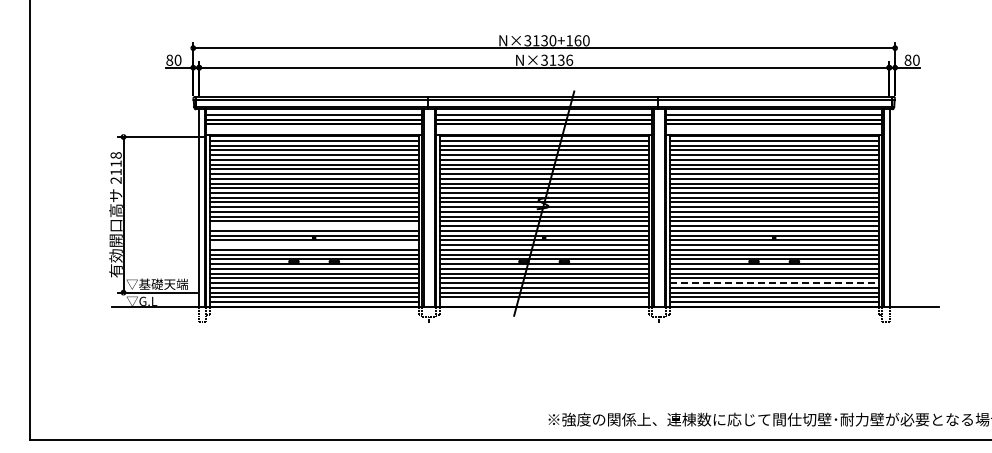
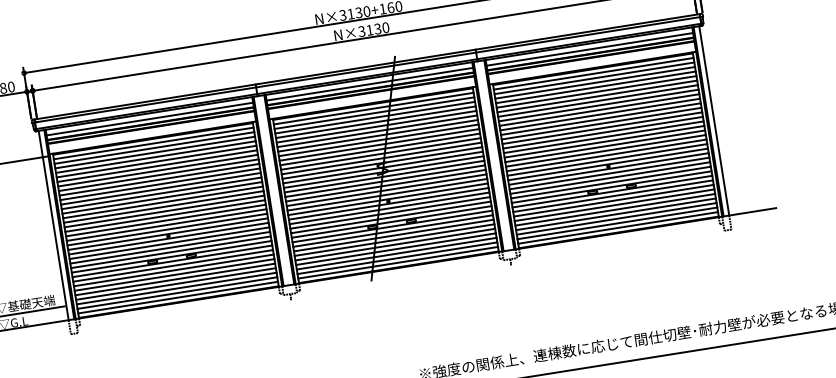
text: (569, 59) -> (385, 26), N×3136 -> N×3130
line: (313, 226) -> (166, 225), added
line: (313, 245) -> (168, 243), added
line: (774, 283) -> (615, 210), dashed -> solid
line: (543, 302) -> (397, 263), added

